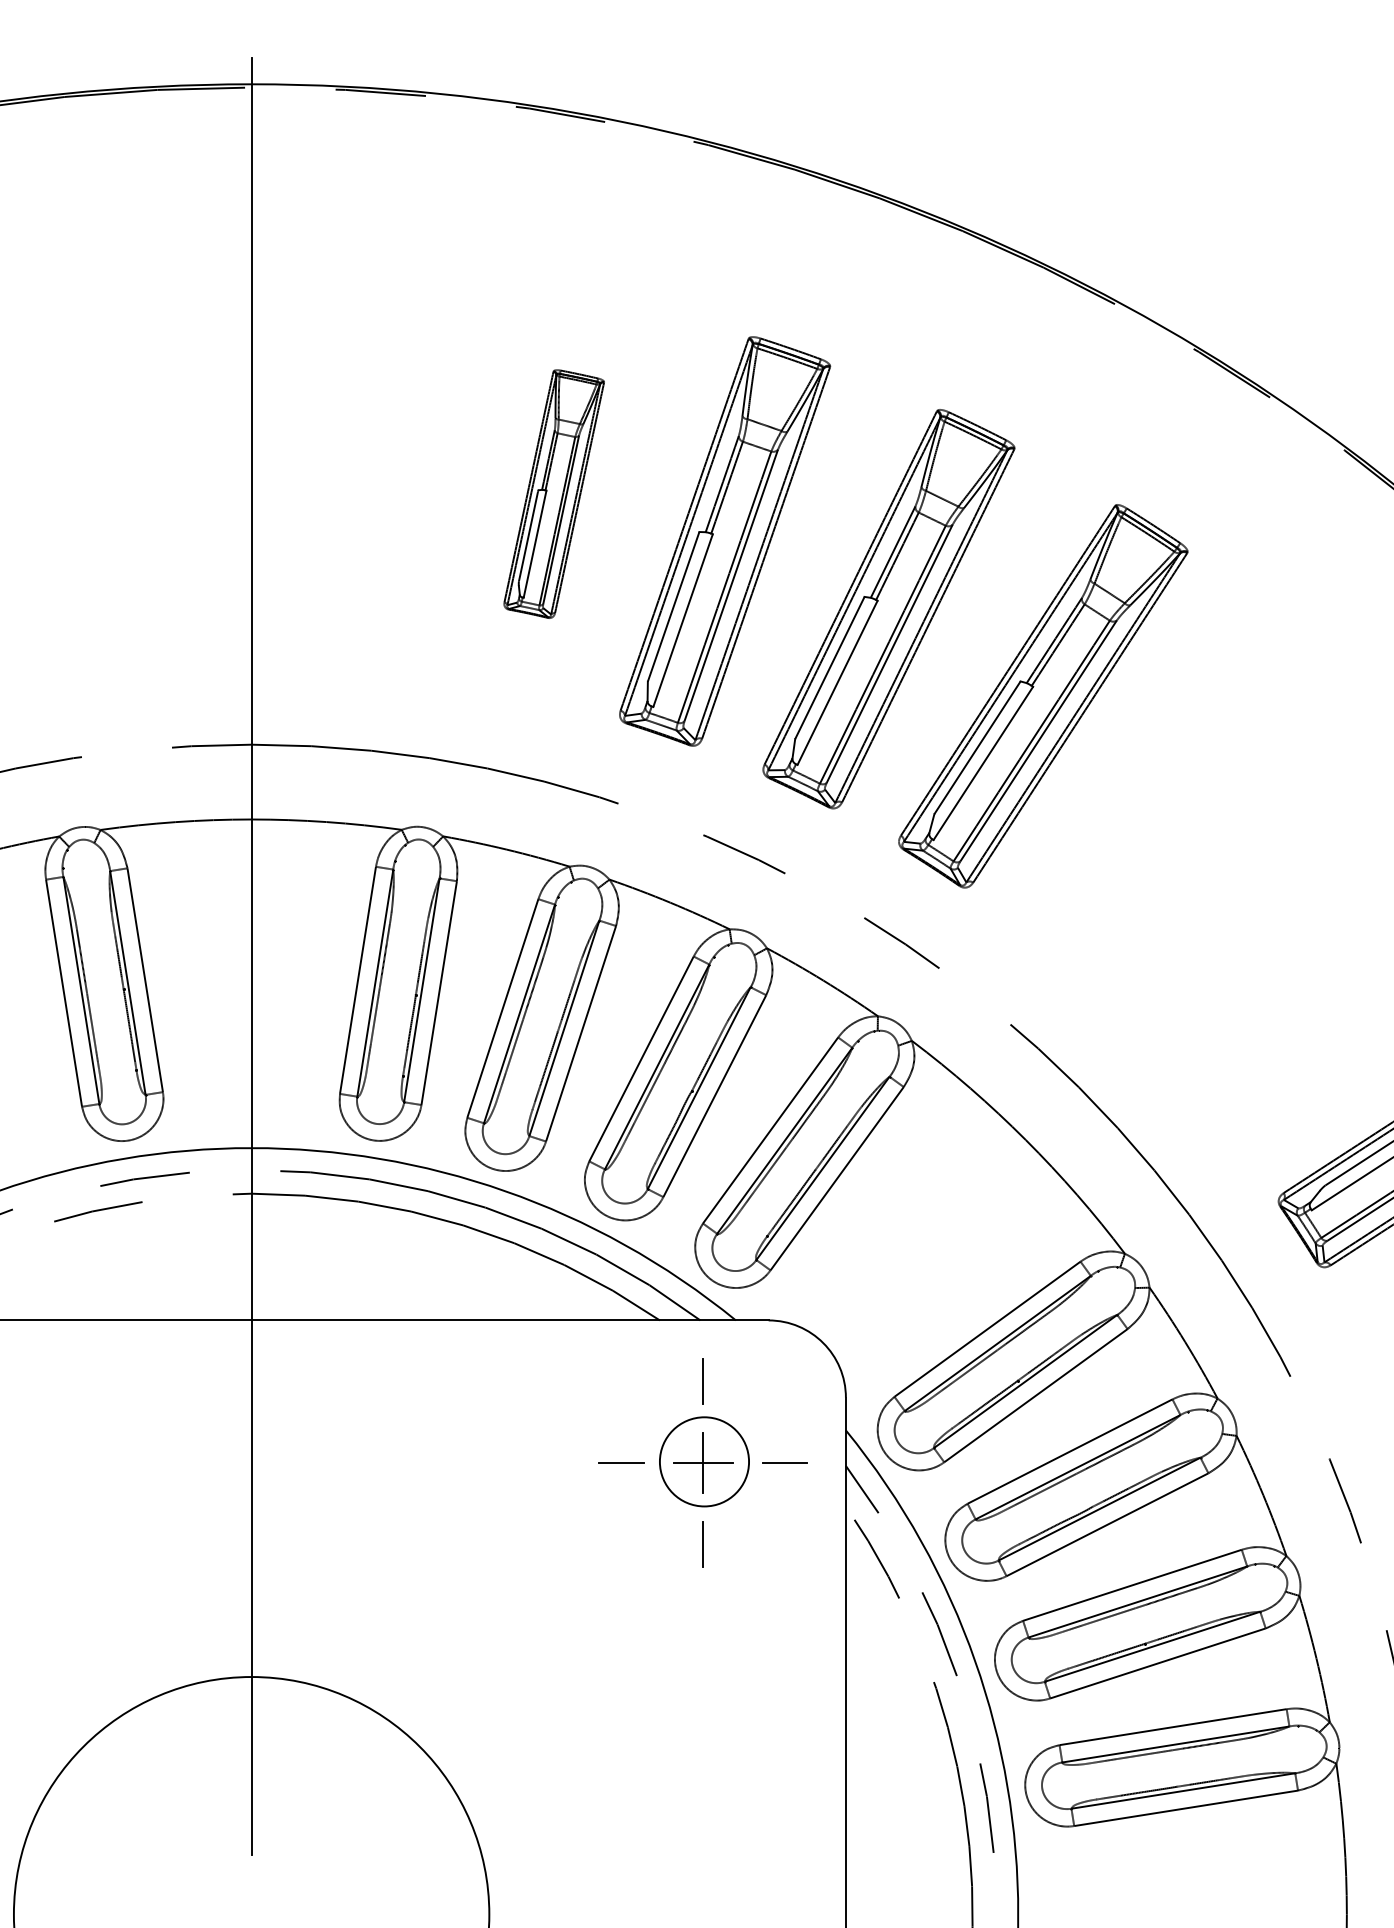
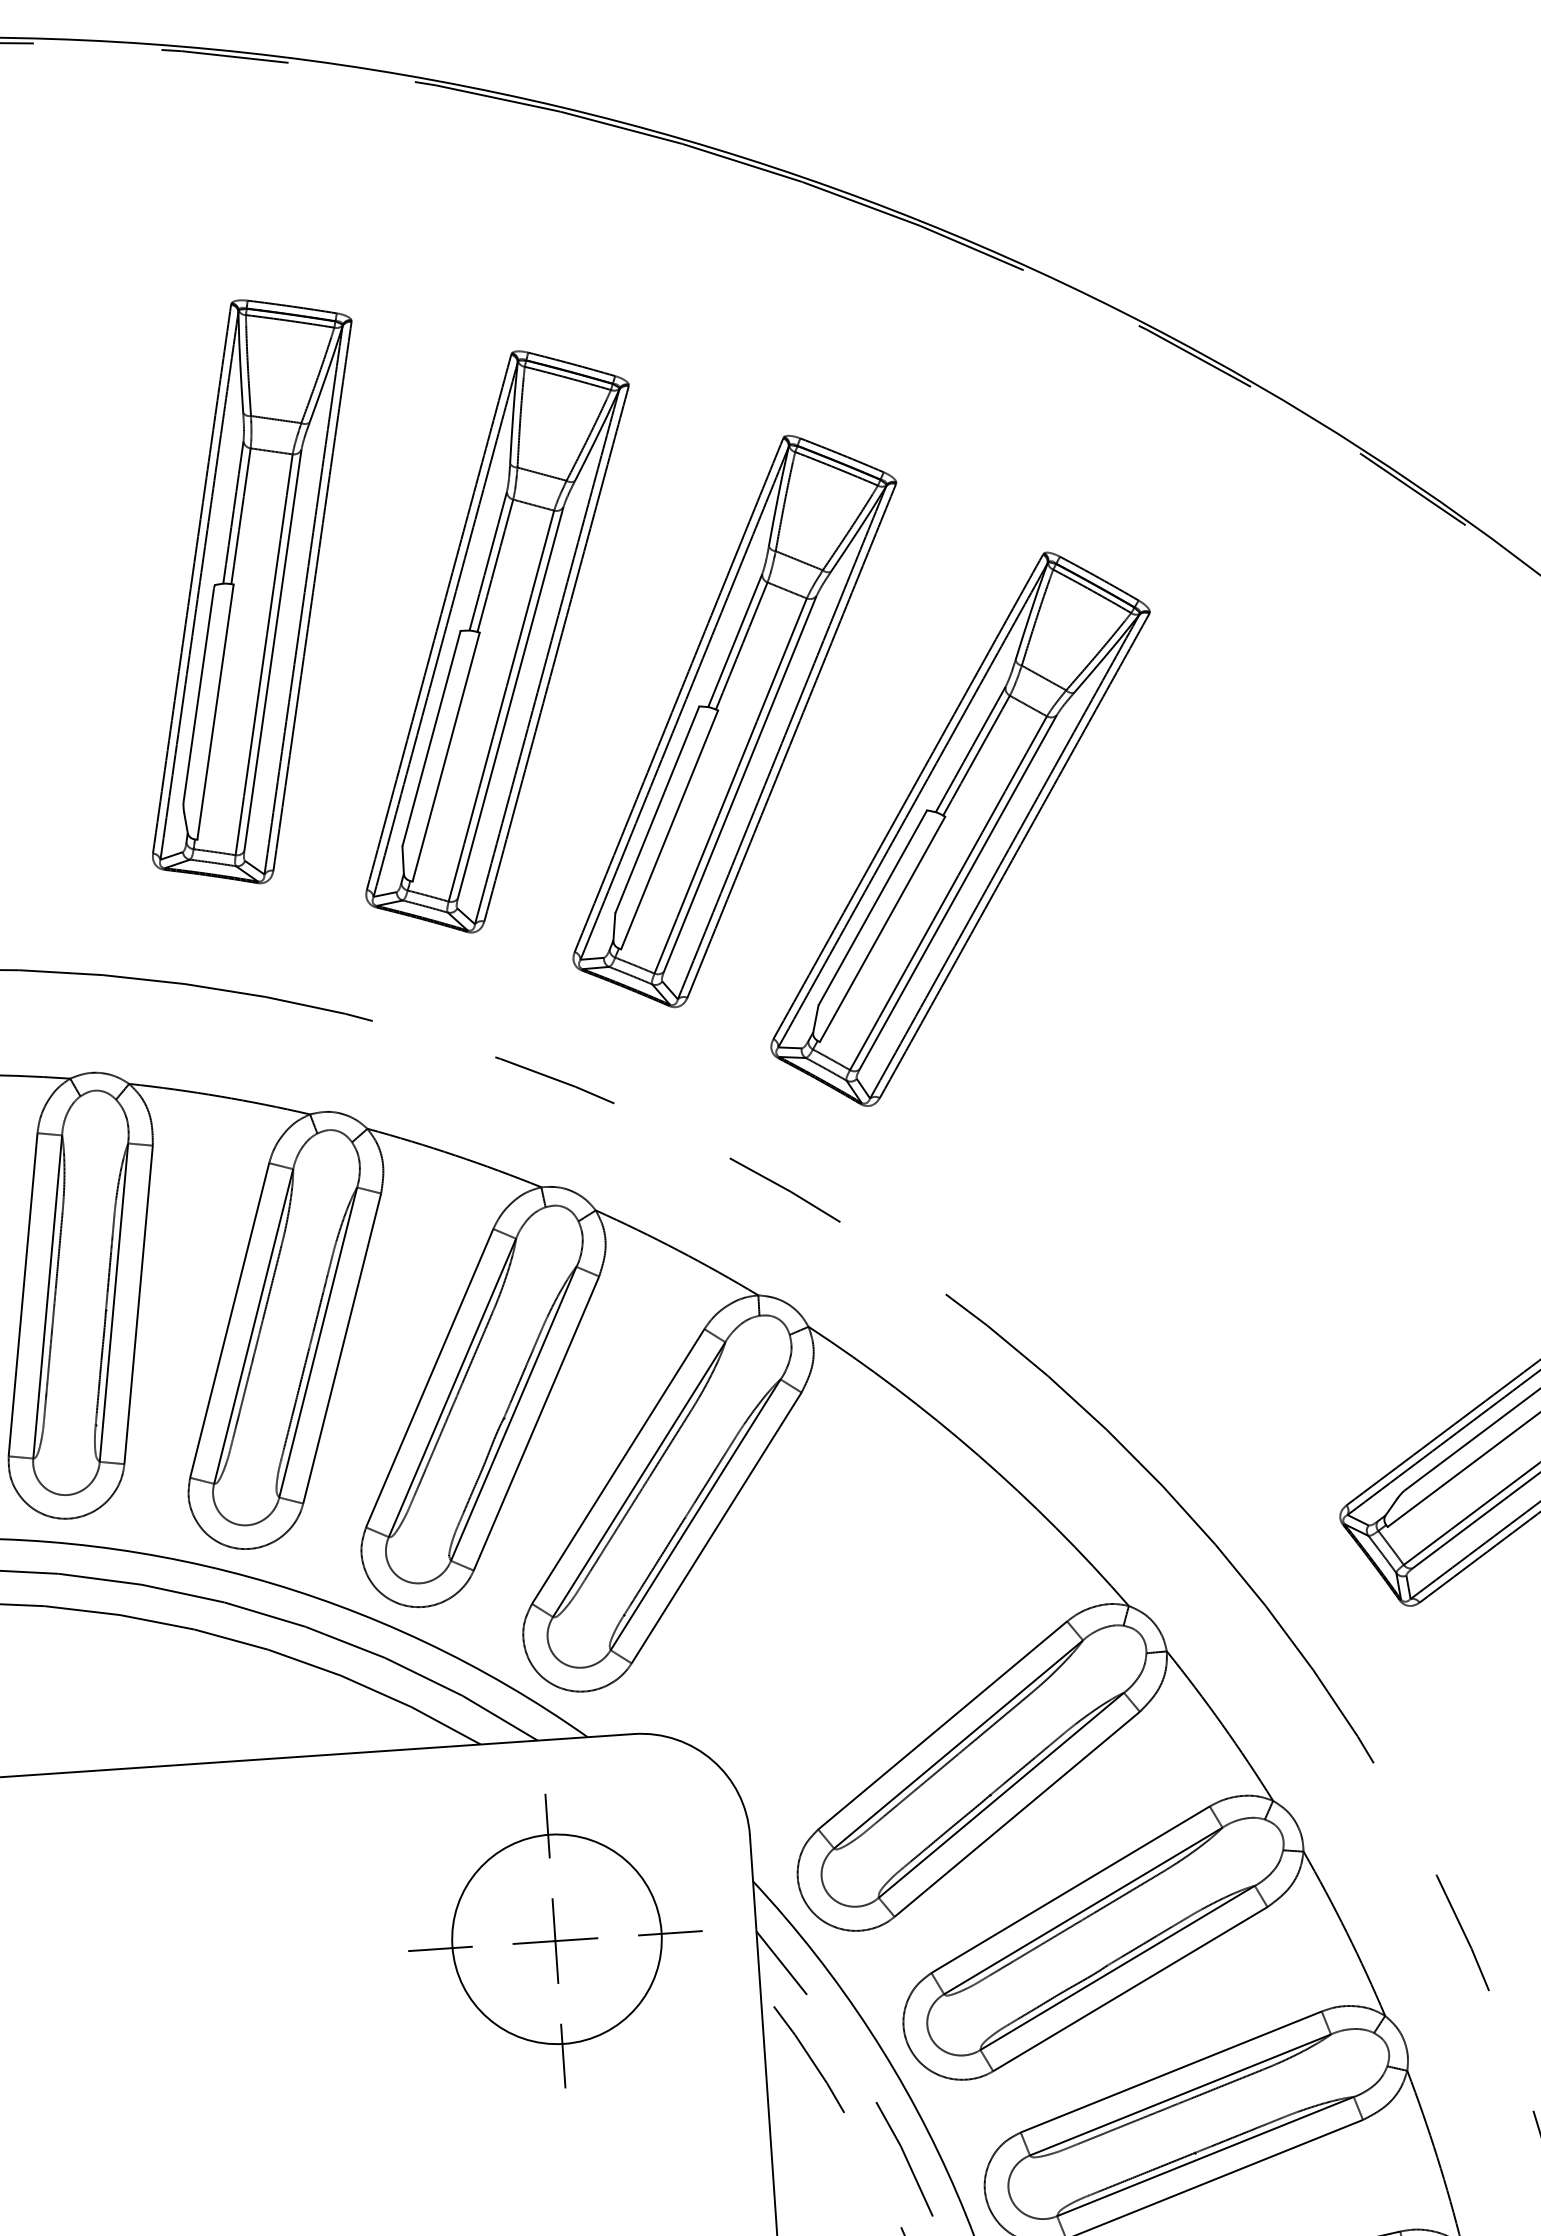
part: (554, 493) -> (252, 590), size x1.67
circle: (704, 1461) -> (556, 1938), size x1.67

